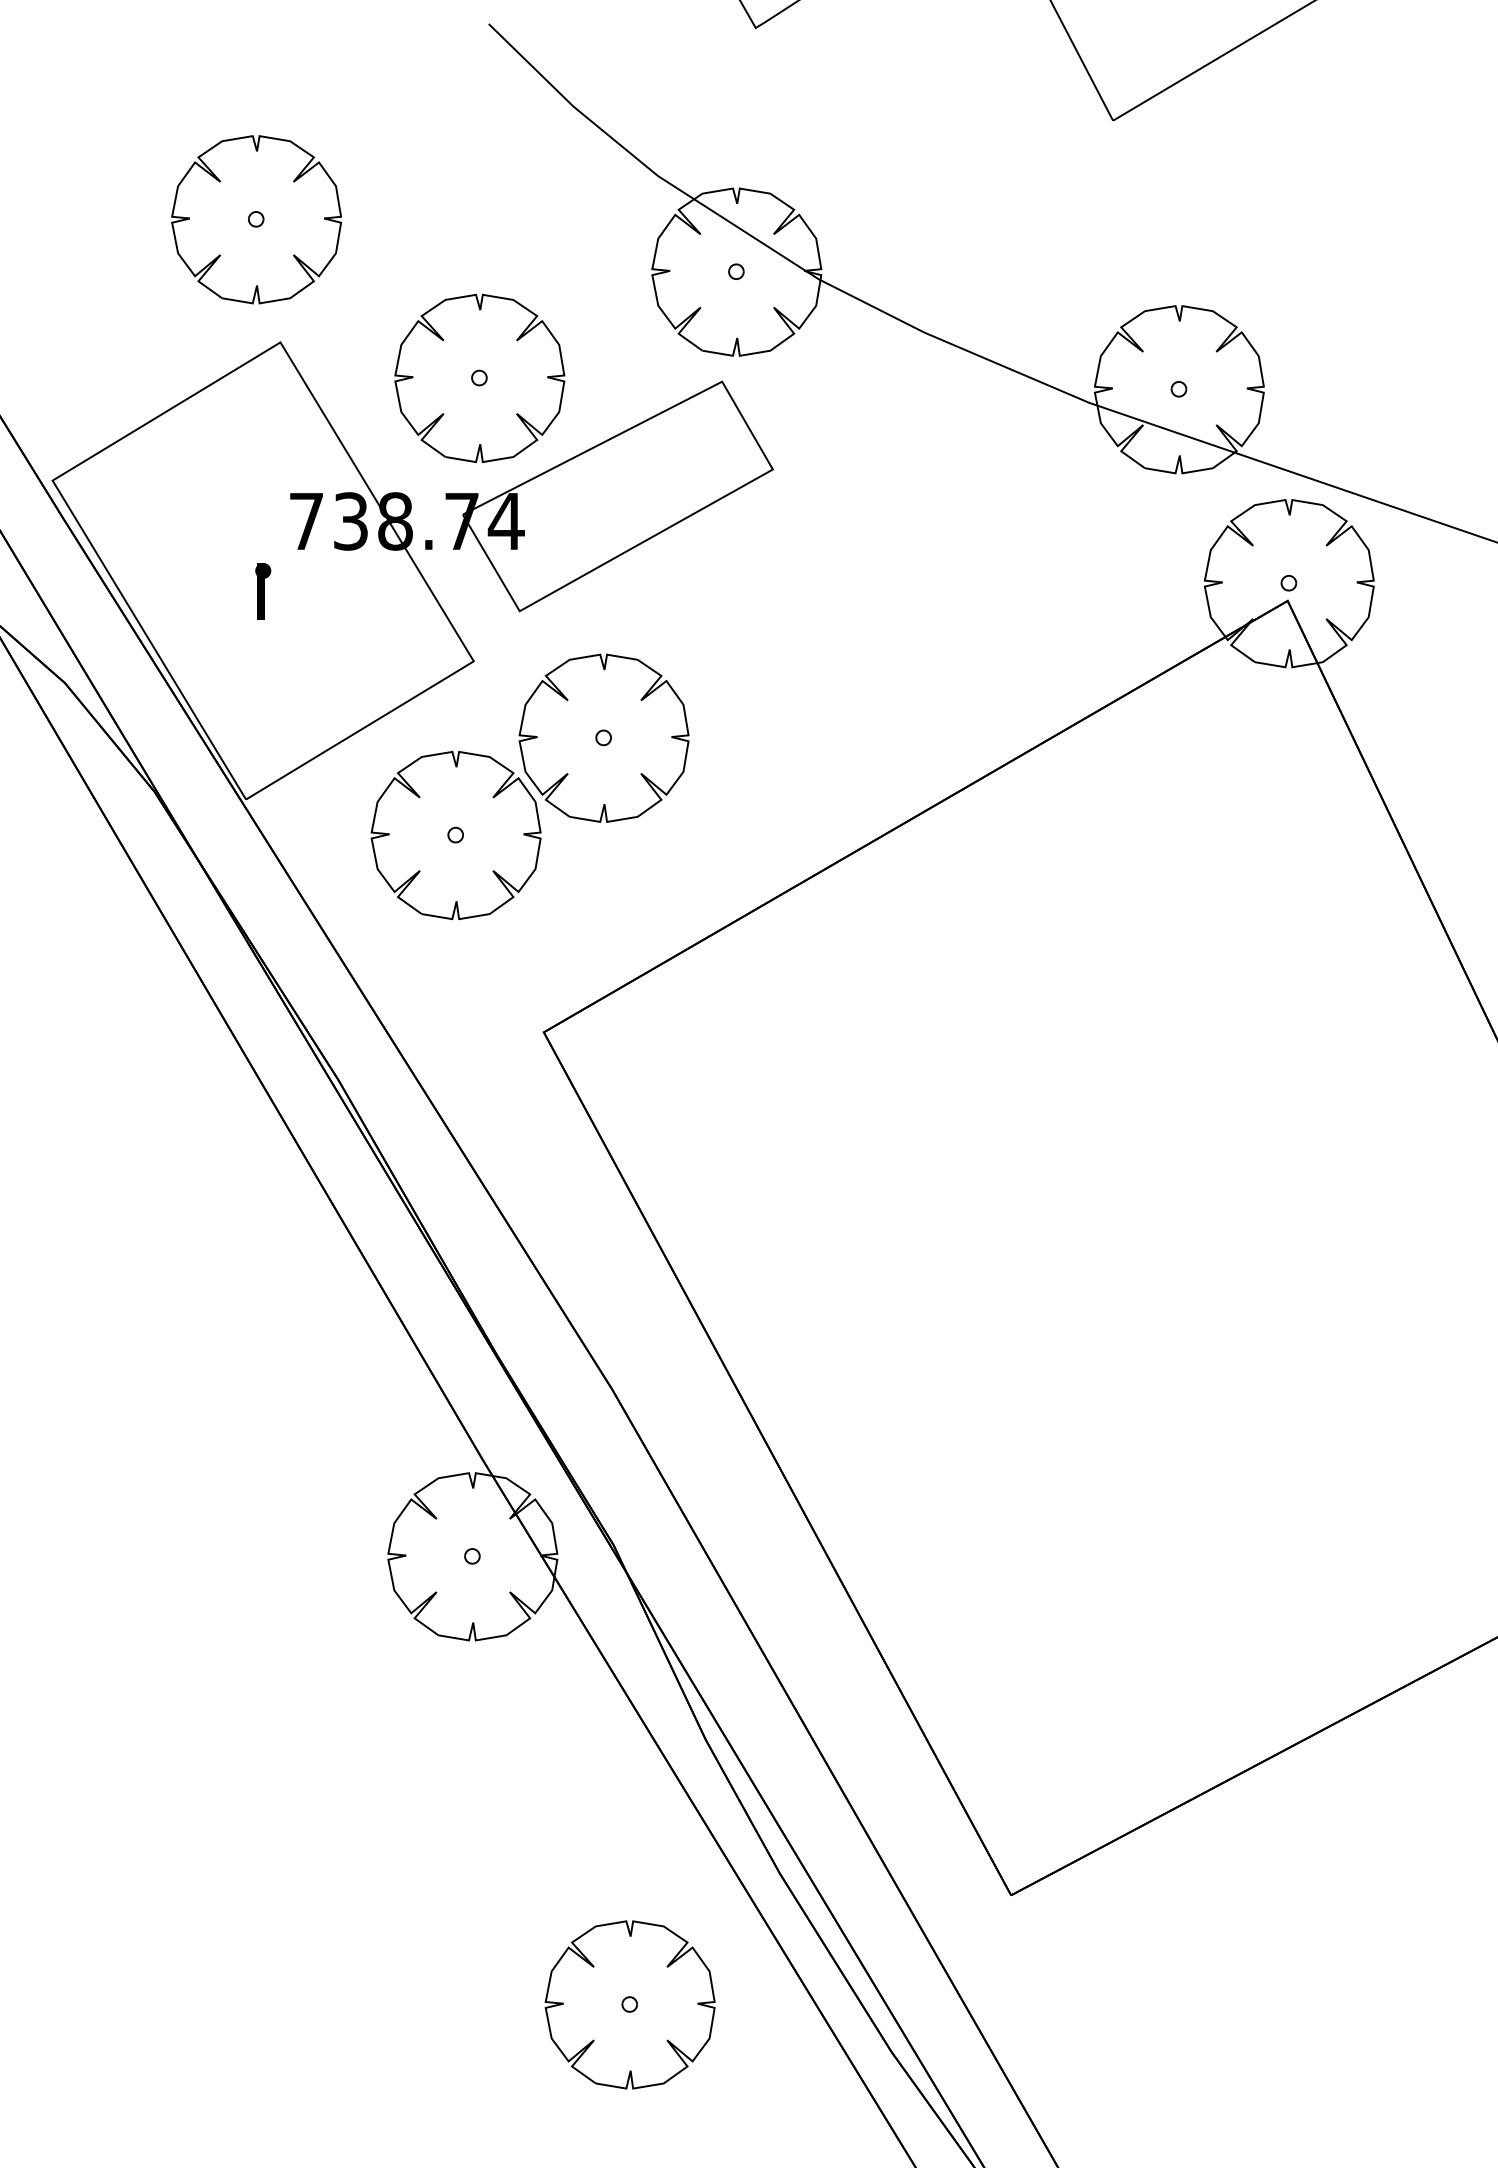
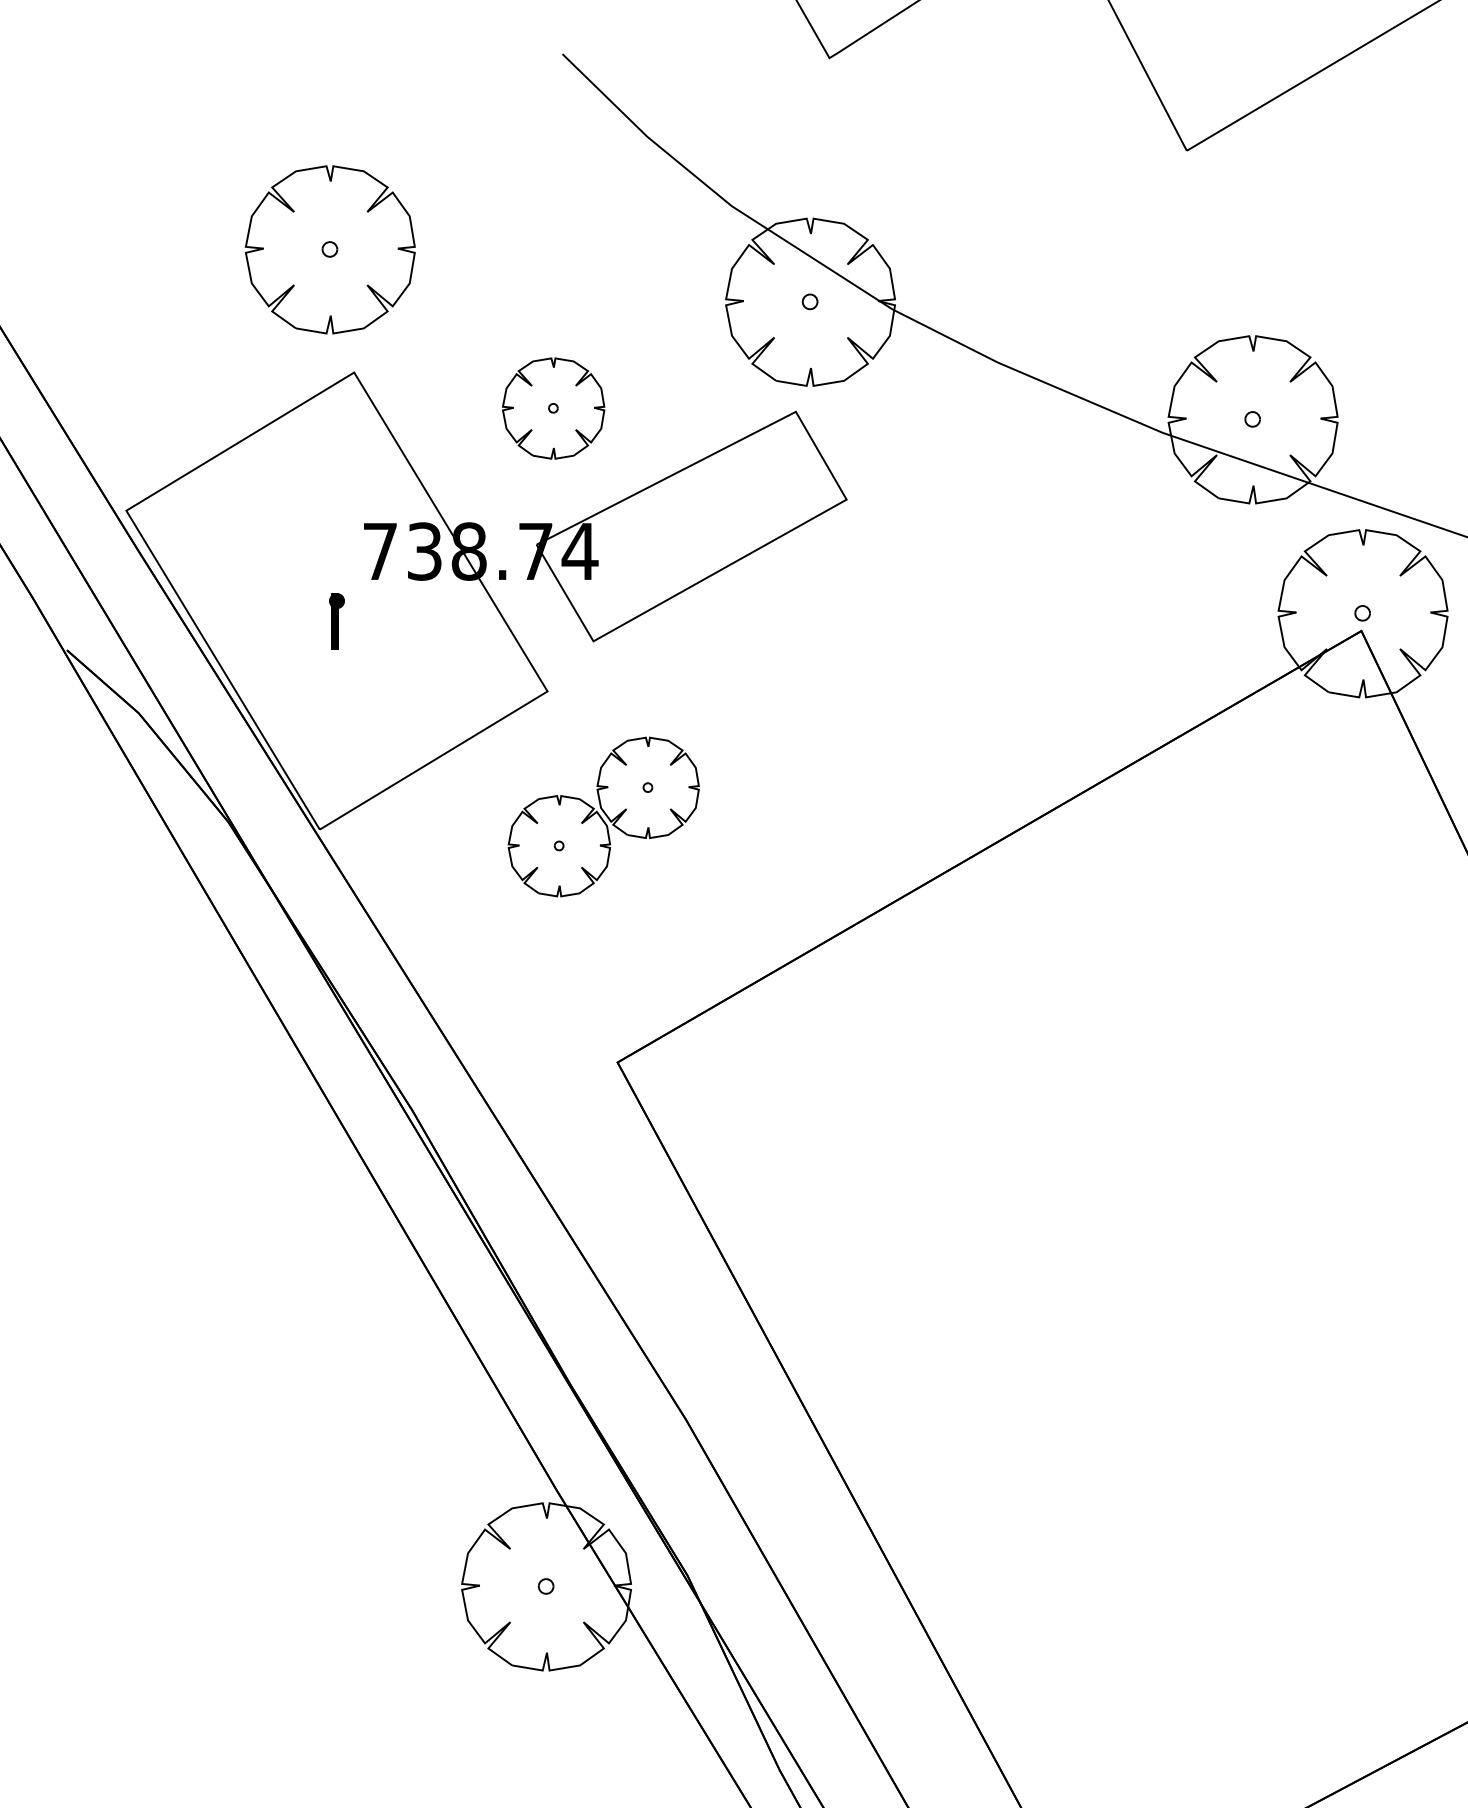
part: (479, 378) -> (553, 408), size x0.6
part: (529, 786) -> (603, 816), size x0.6

